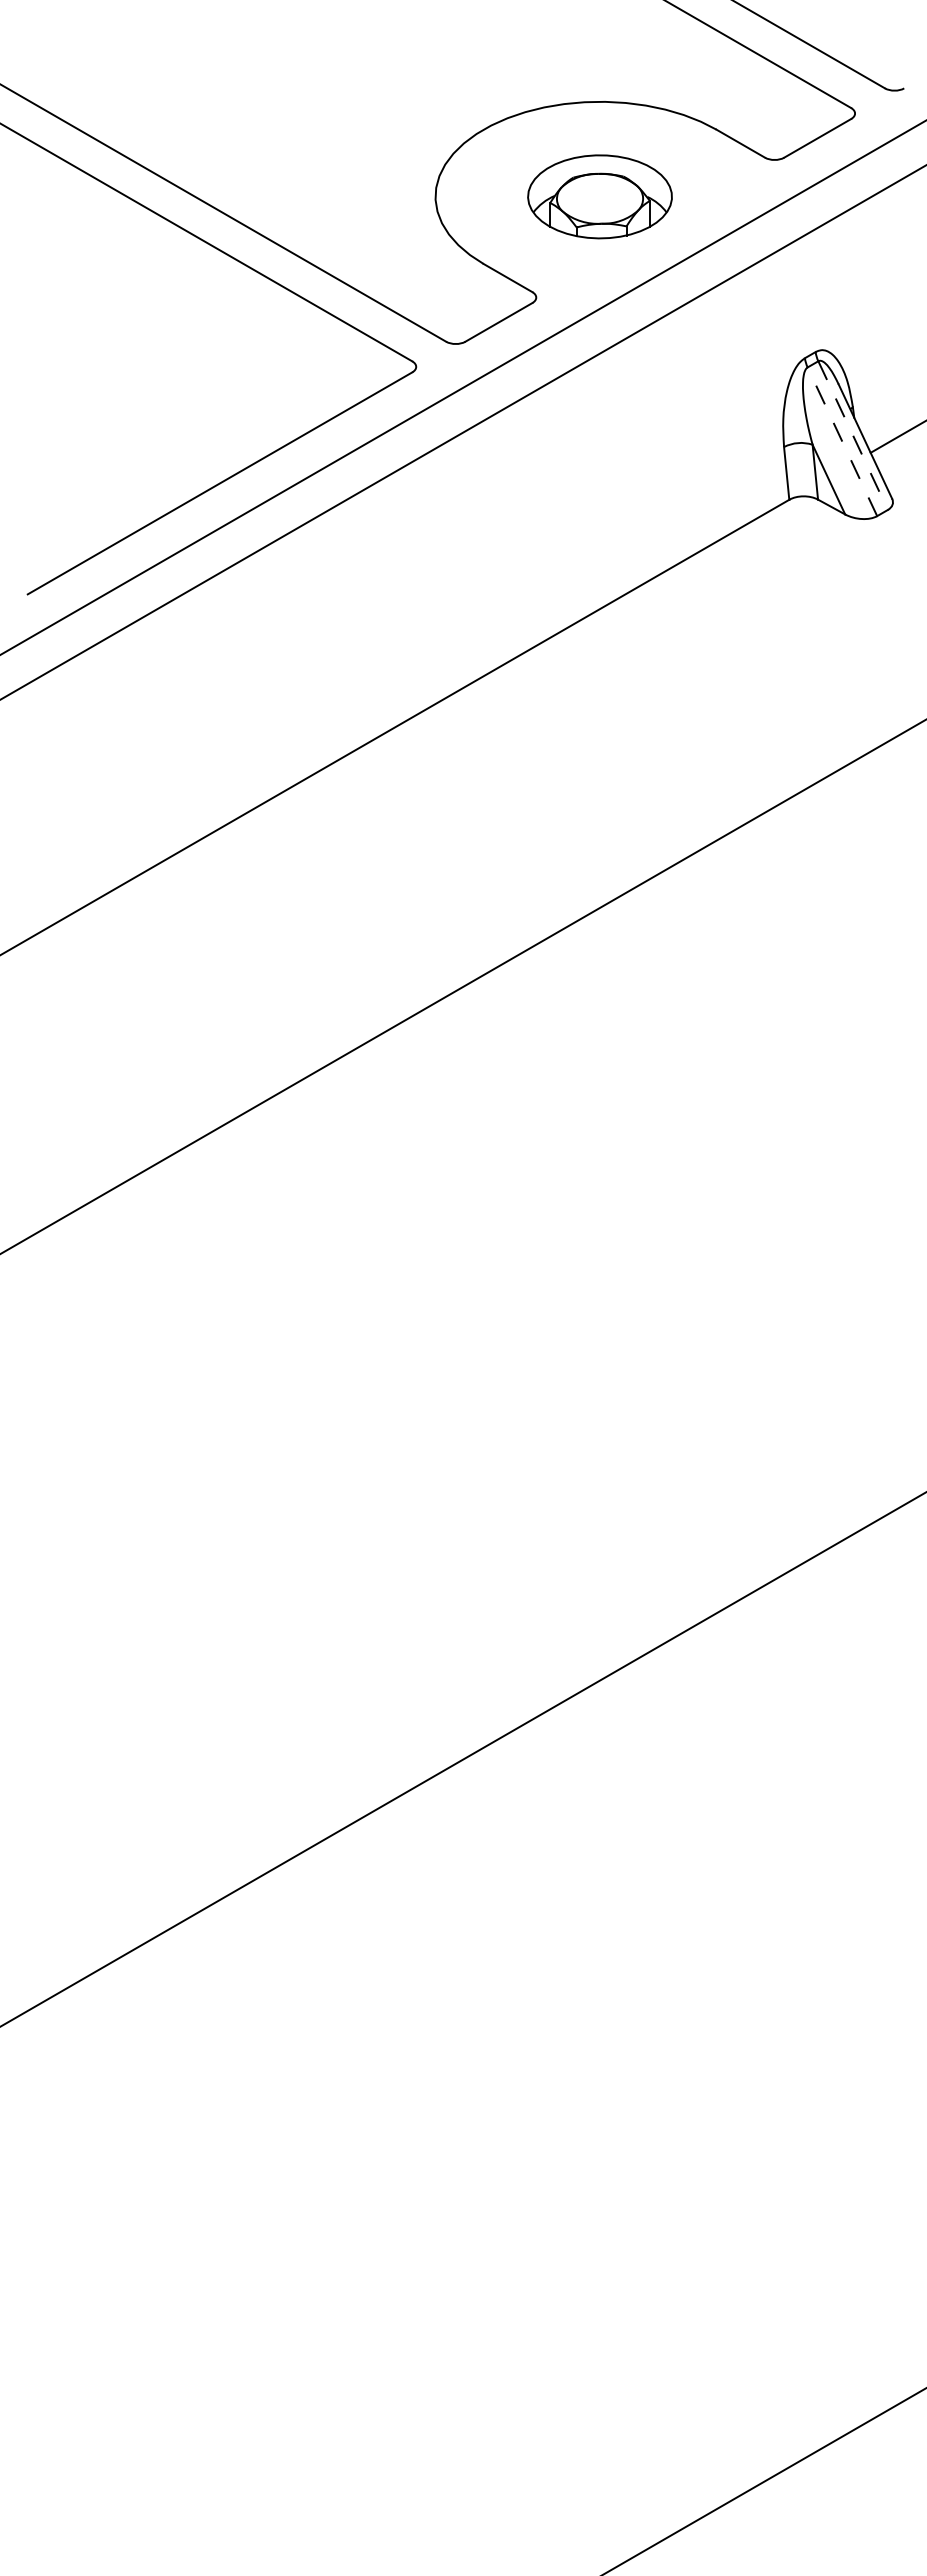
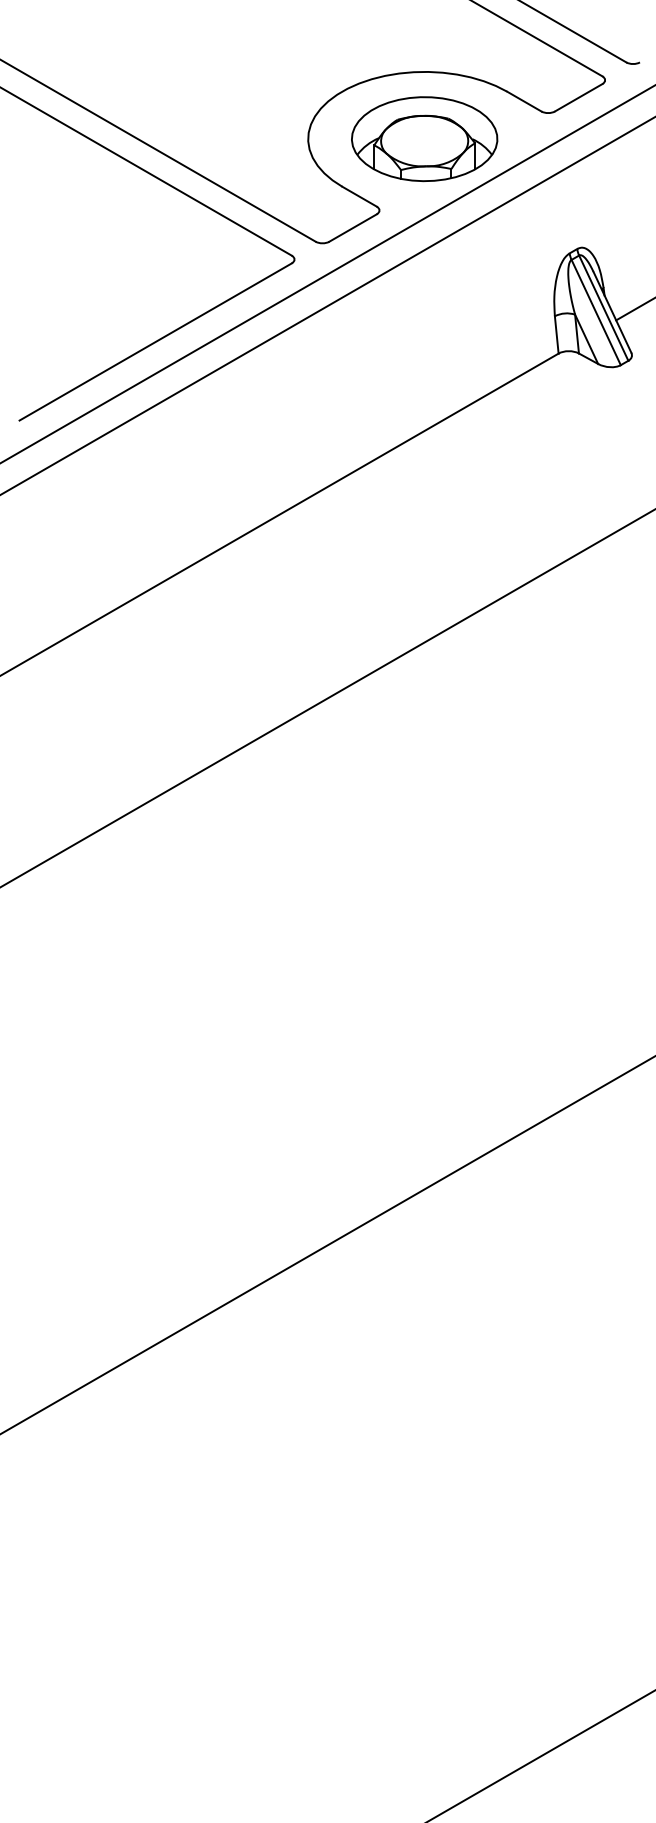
part: (599, 196) -> (424, 138), size x1.43
line: (853, 436) -> (604, 308), dashed -> solid
line: (842, 441) -> (596, 312), dashed -> solid

